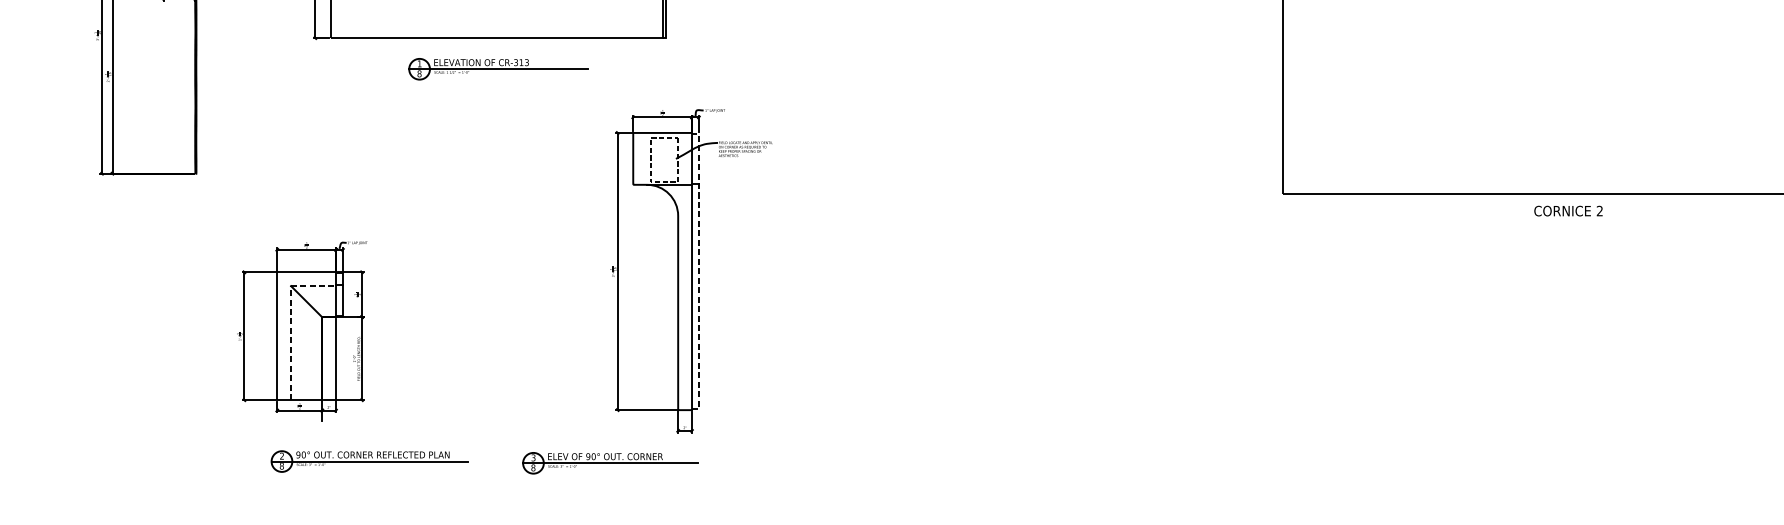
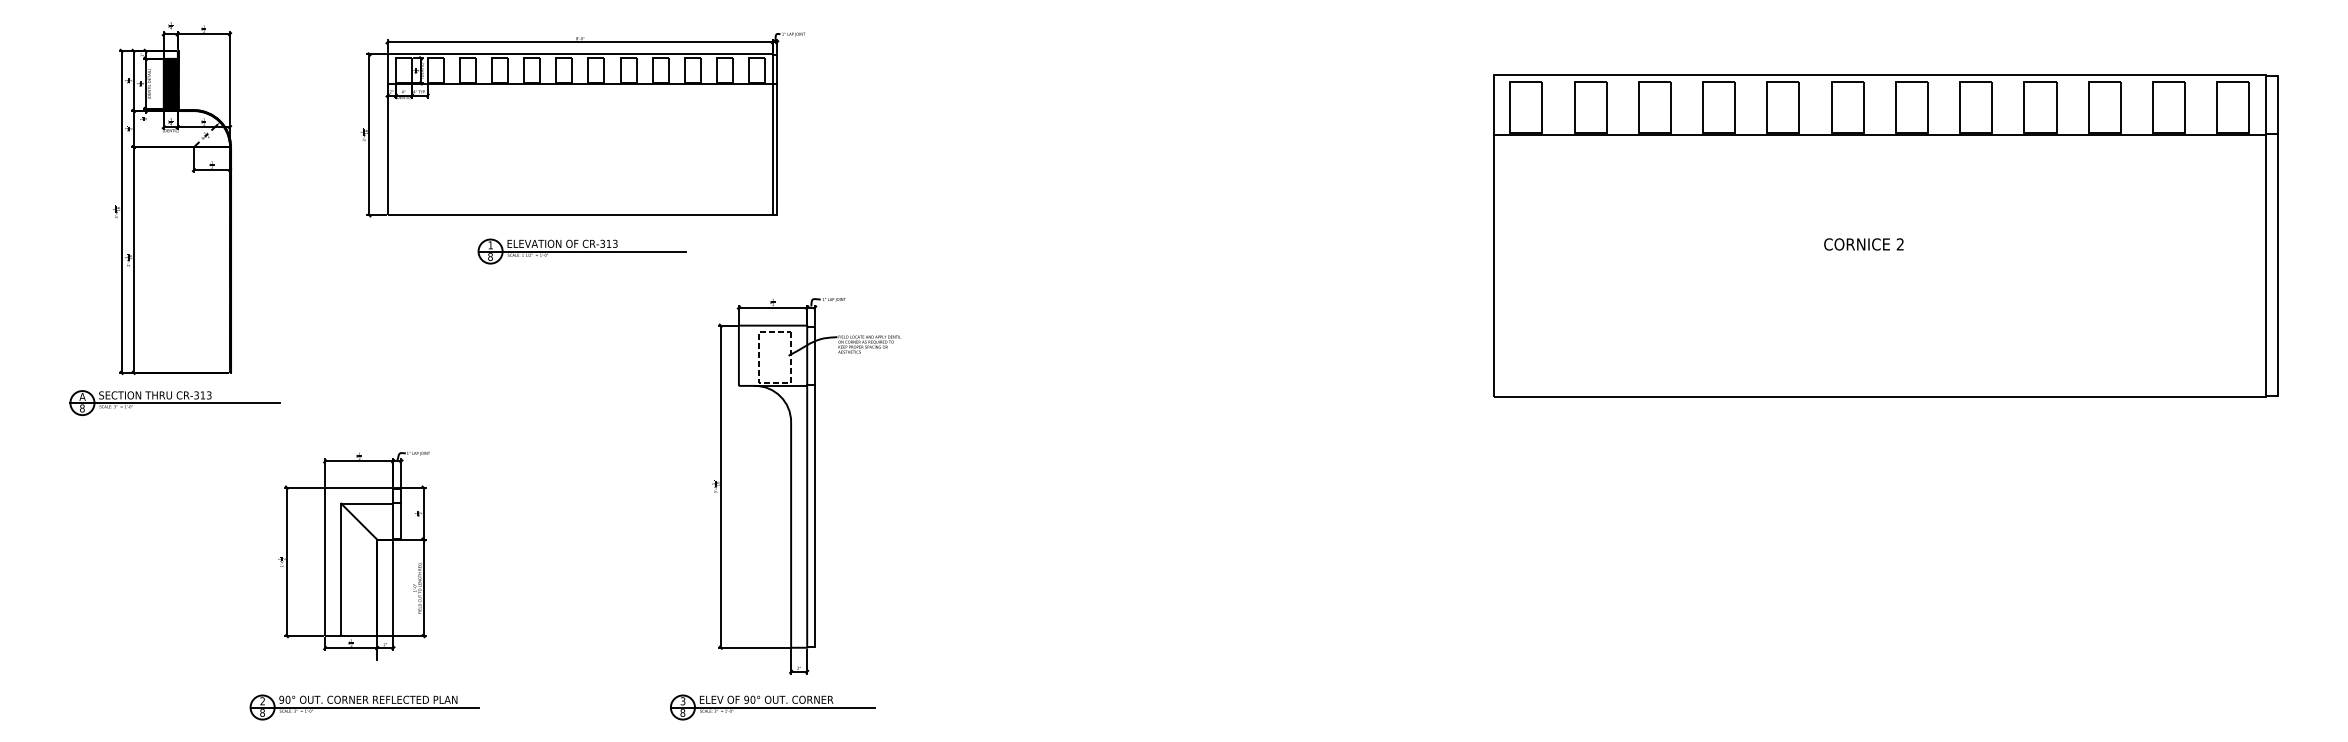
part: (147, 199) -> (174, 402), added
text: (1568, 211) -> (1863, 244), moved
line: (699, 271) -> (815, 486), dashed -> solid
line: (291, 319) -> (341, 542), dashed -> solid
part: (369, 461) -> (364, 707), moved
part: (610, 463) -> (772, 707), moved

